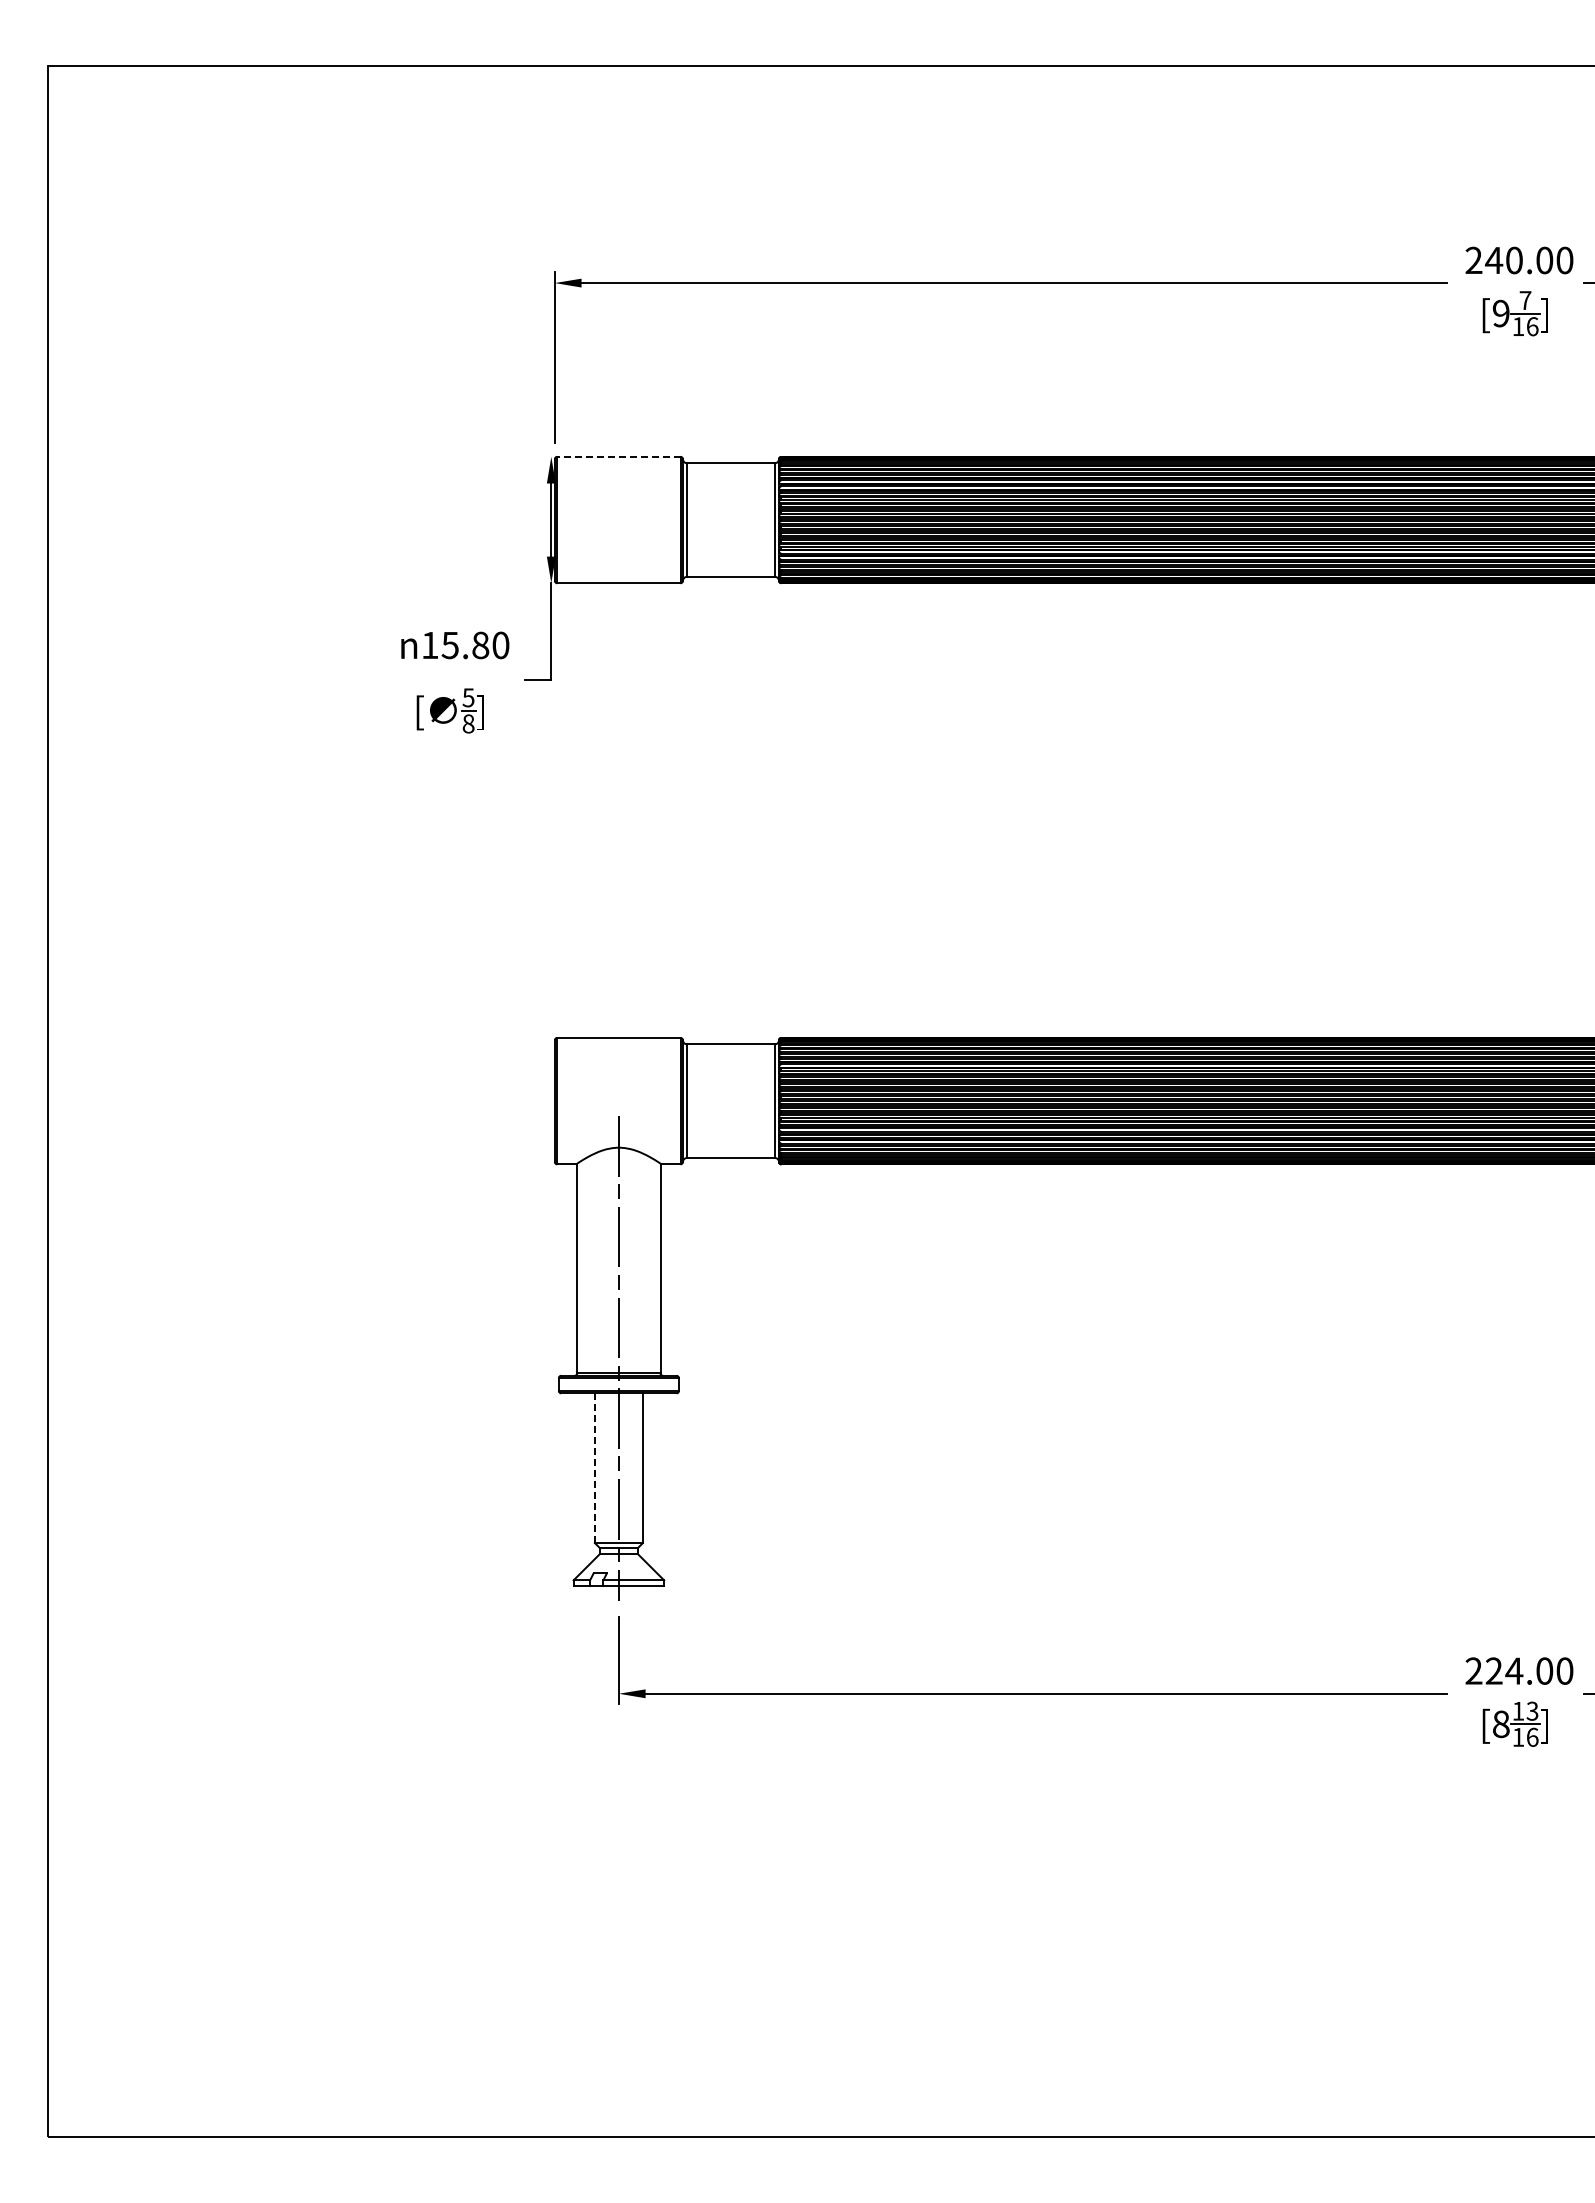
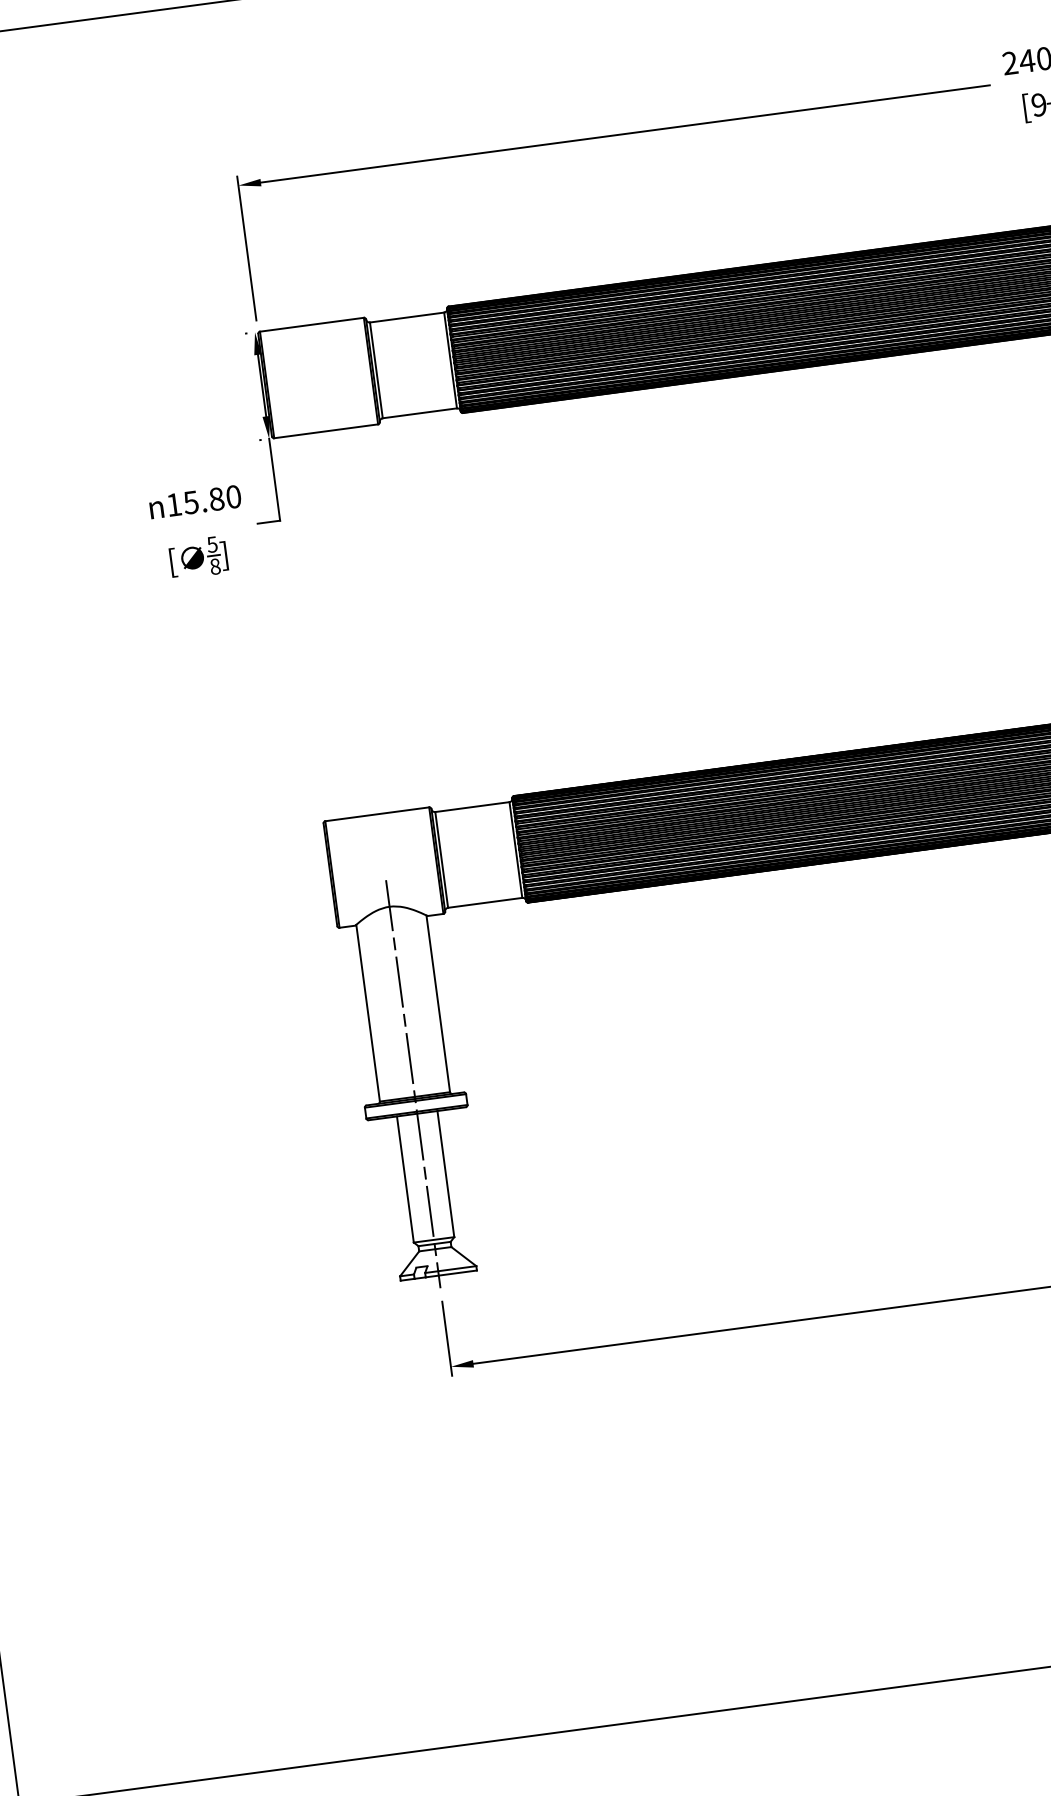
line: (618, 456) -> (311, 324), dashed -> solid
line: (594, 1468) -> (405, 1179), dashed -> solid

